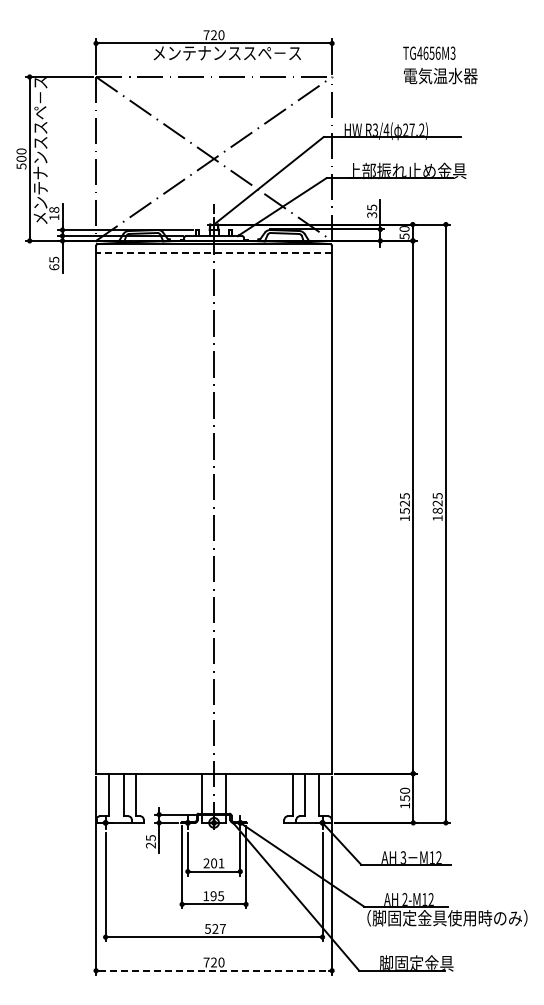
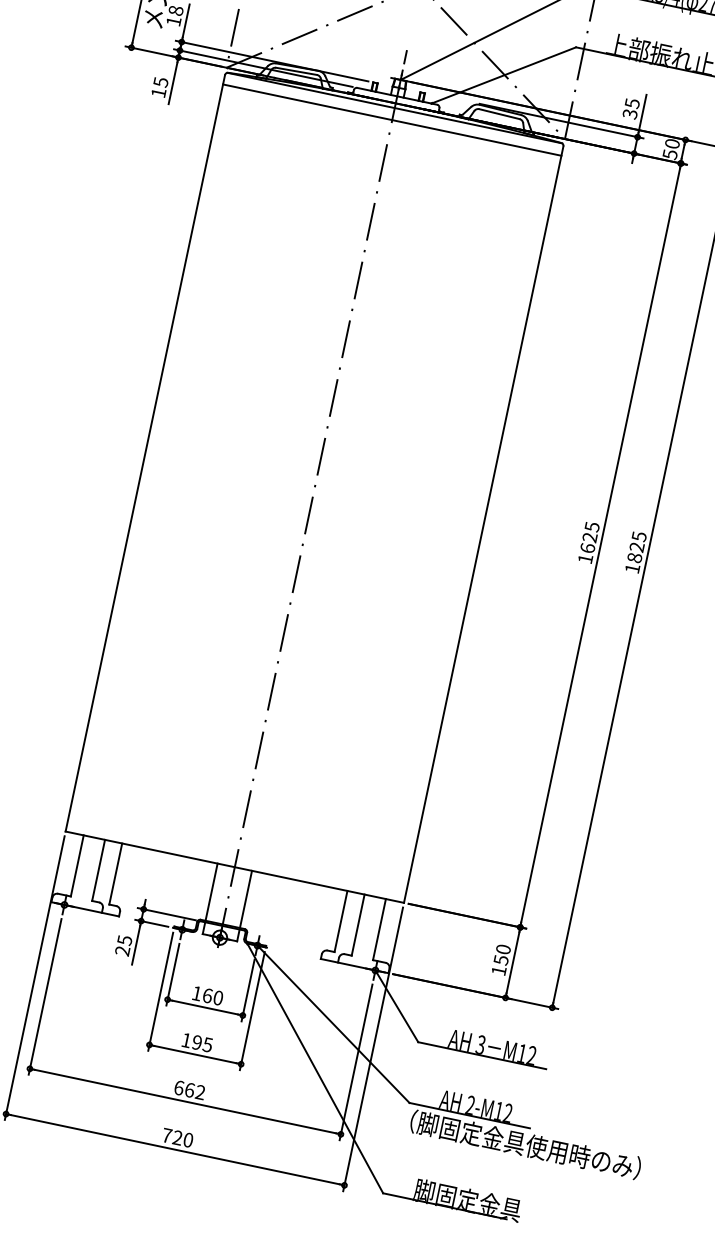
line: (213, 252) -> (391, 119), dashed -> solid
text: (54, 267) -> (158, 93), 65 -> 15
text: (404, 510) -> (587, 547), 1525 -> 1625
text: (213, 863) -> (206, 995), 201 -> 160
text: (214, 928) -> (188, 1089), 527 -> 662
line: (214, 970) -> (175, 1149), dashed -> solid

